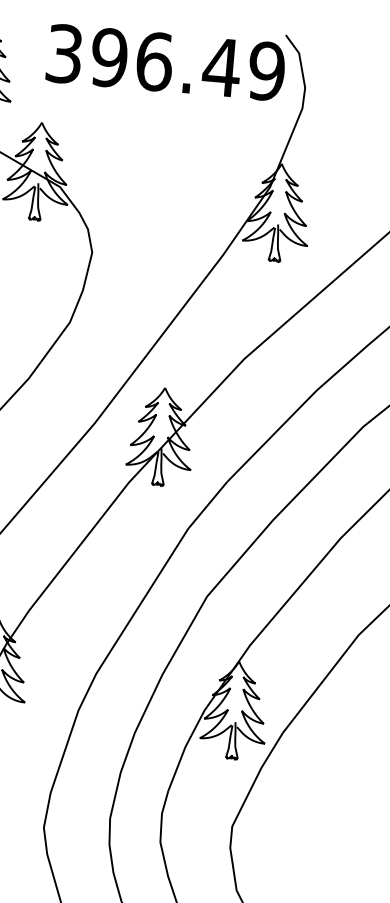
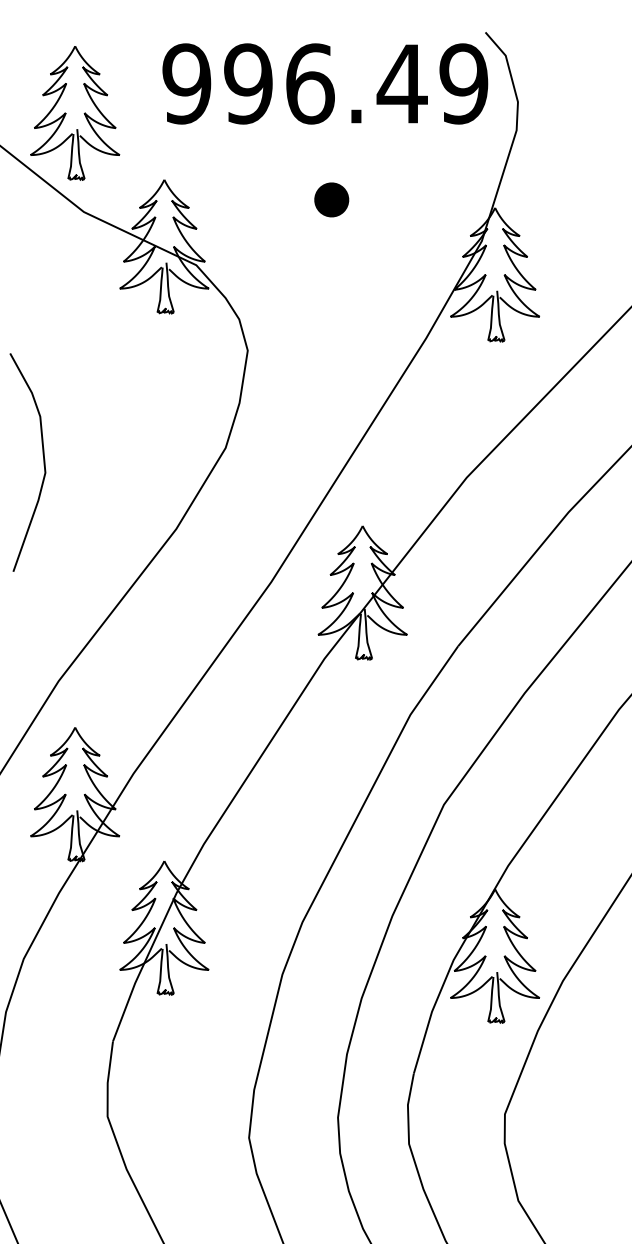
text: (64, 53) -> (186, 83), 396.49 -> 996.49
part: (162, 147) -> (331, 199), added

